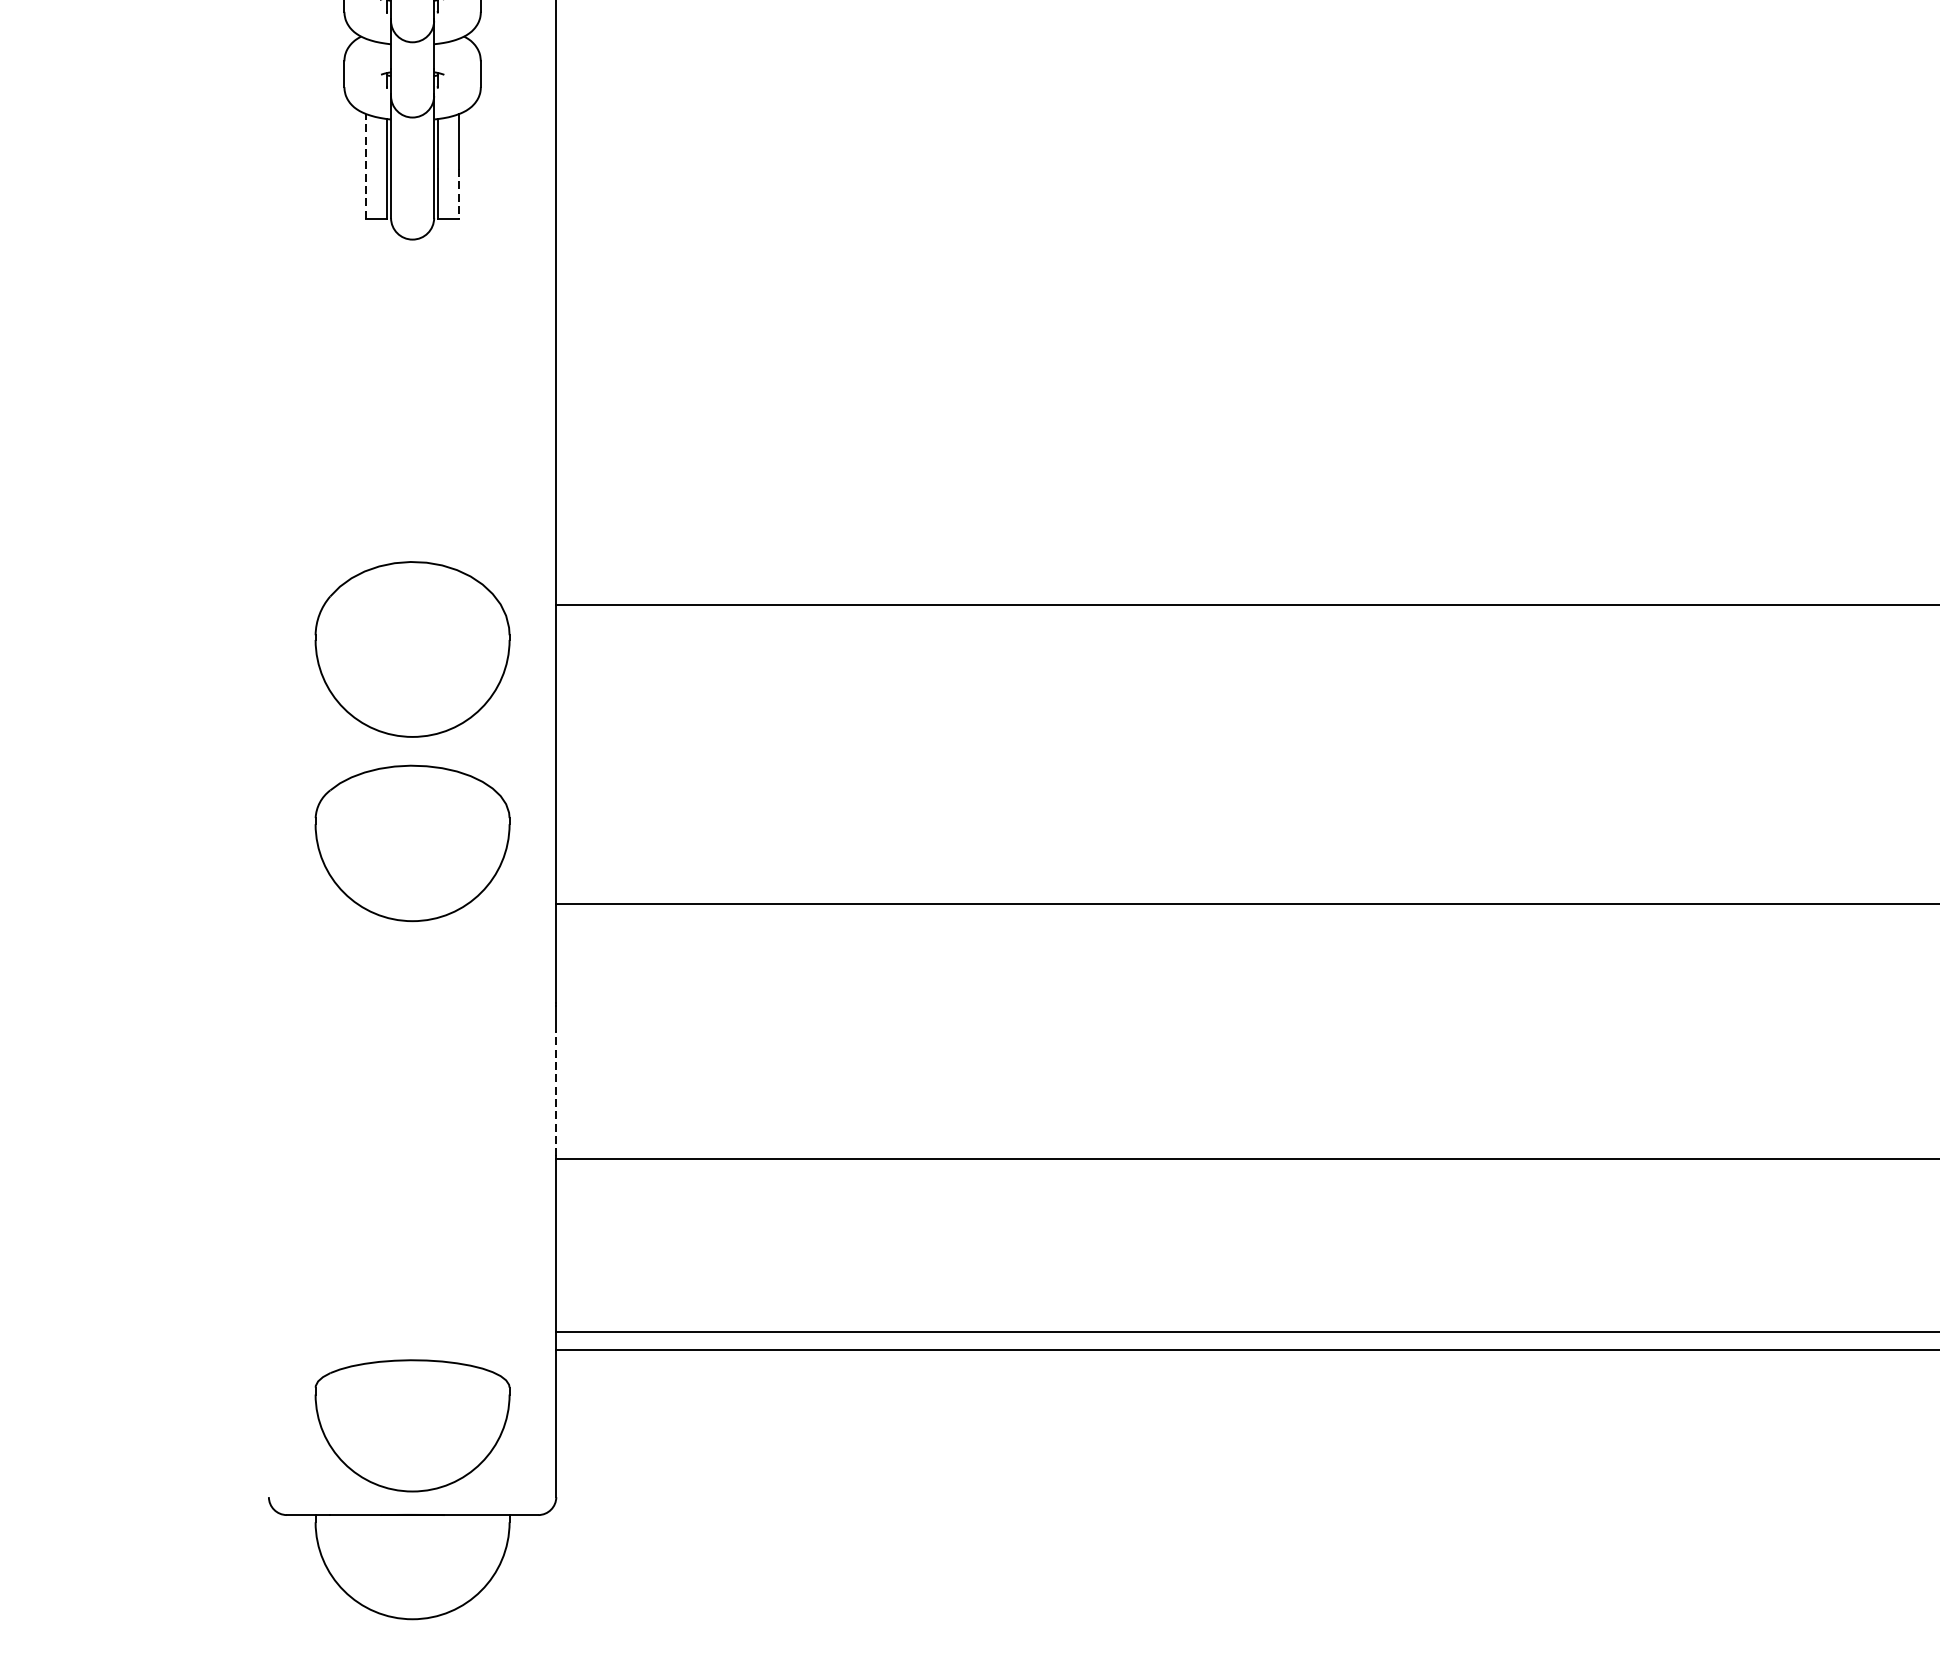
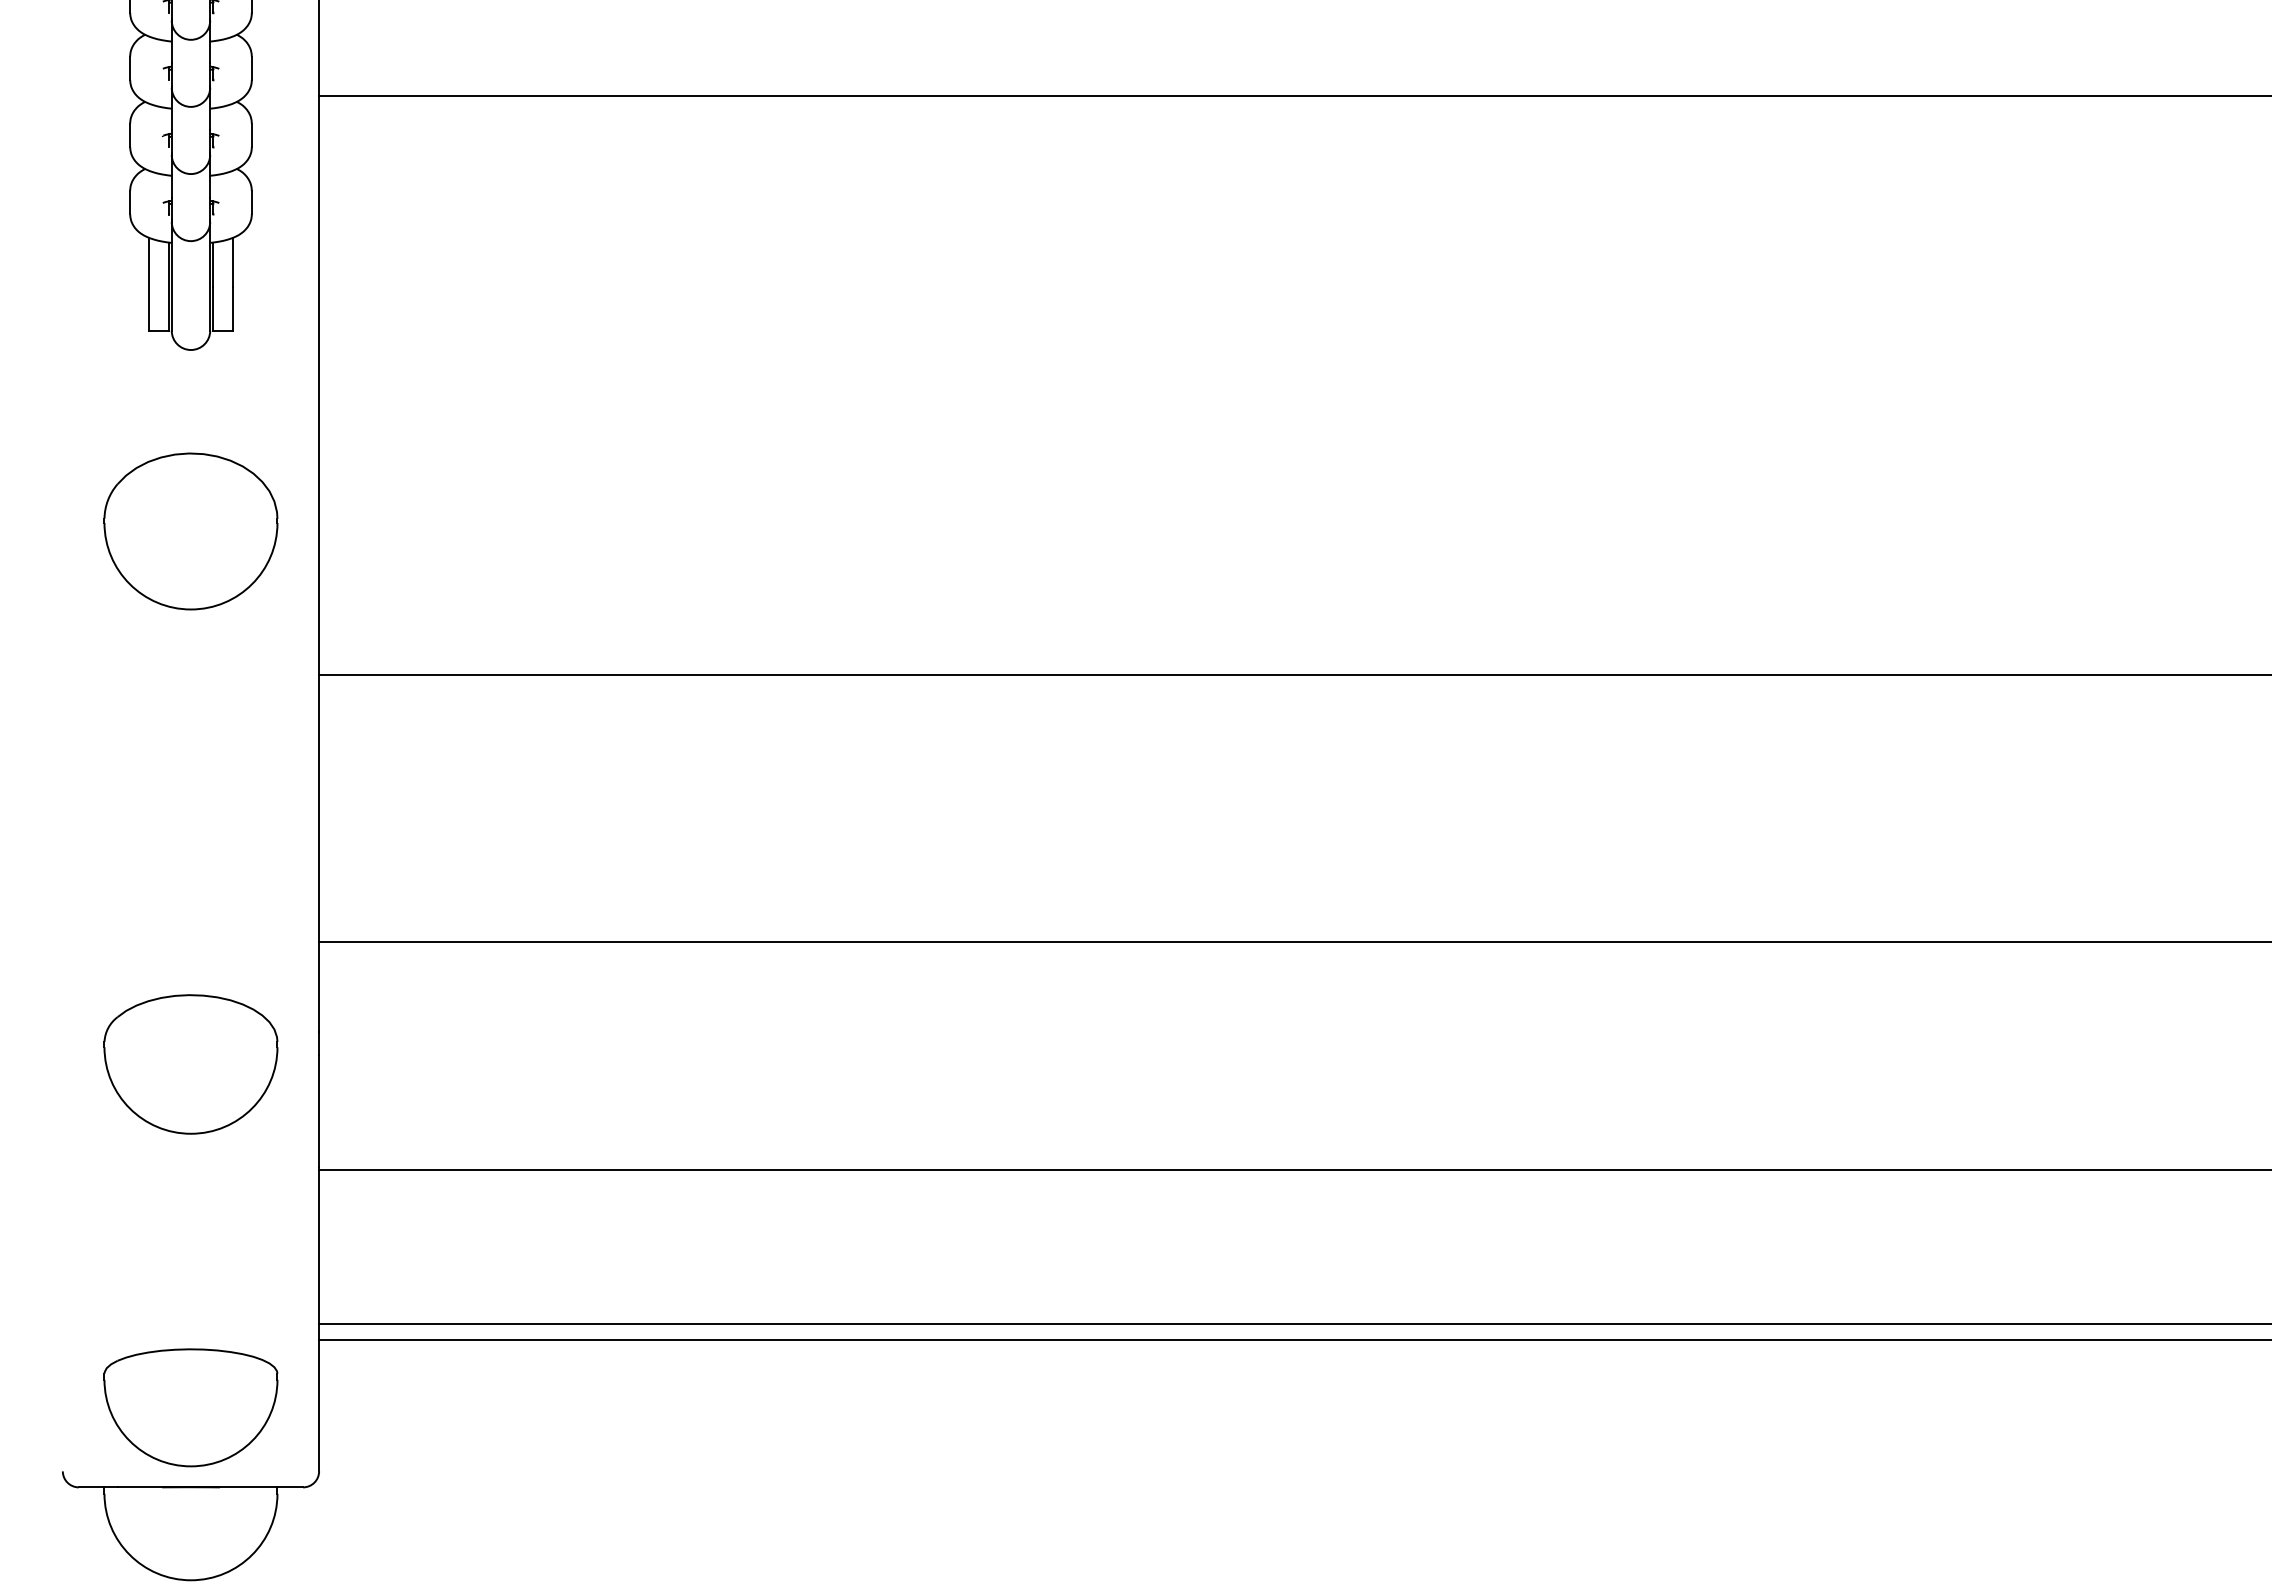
line: (366, 166) -> (149, 284), dashed -> solid
line: (459, 194) -> (232, 309), dashed -> solid
part: (412, 649) -> (190, 531), moved
part: (412, 843) -> (190, 1064), moved
line: (556, 1092) -> (319, 1110), dashed -> solid

